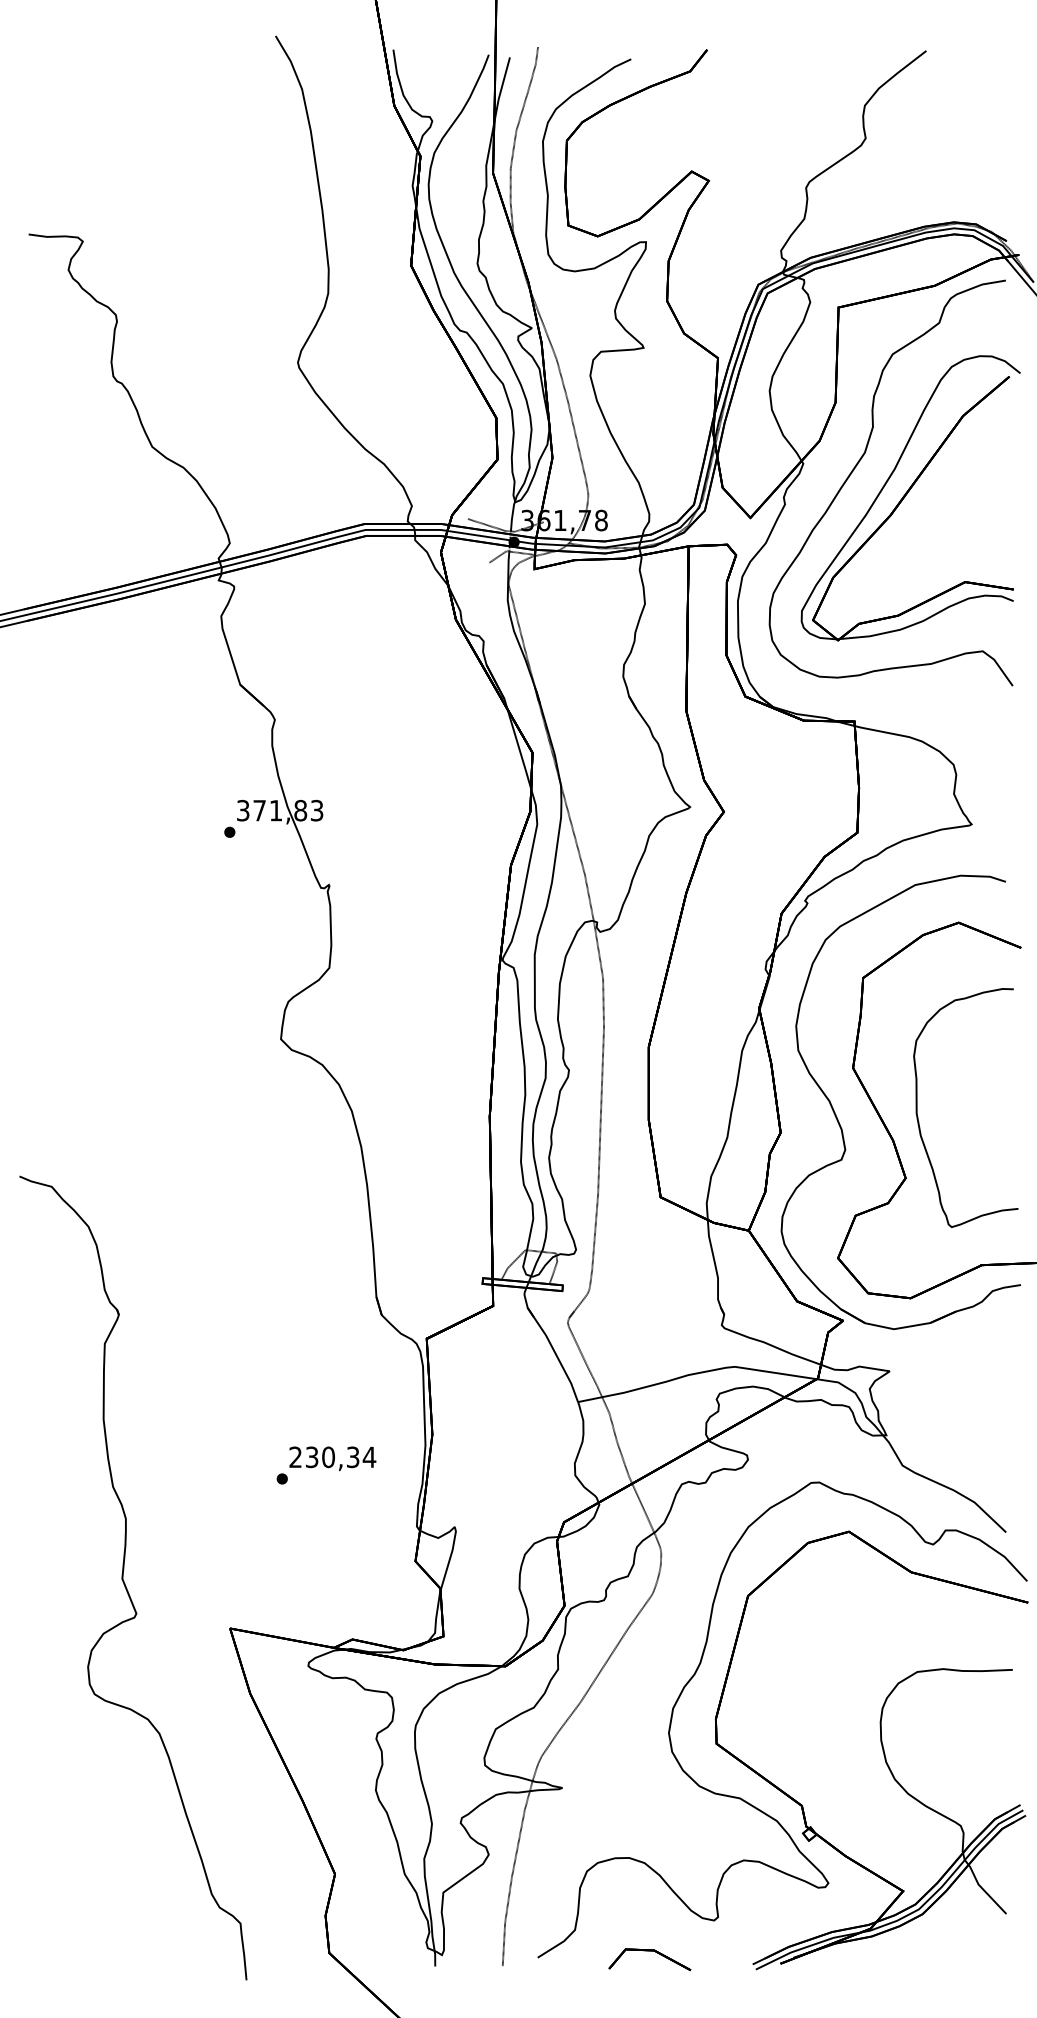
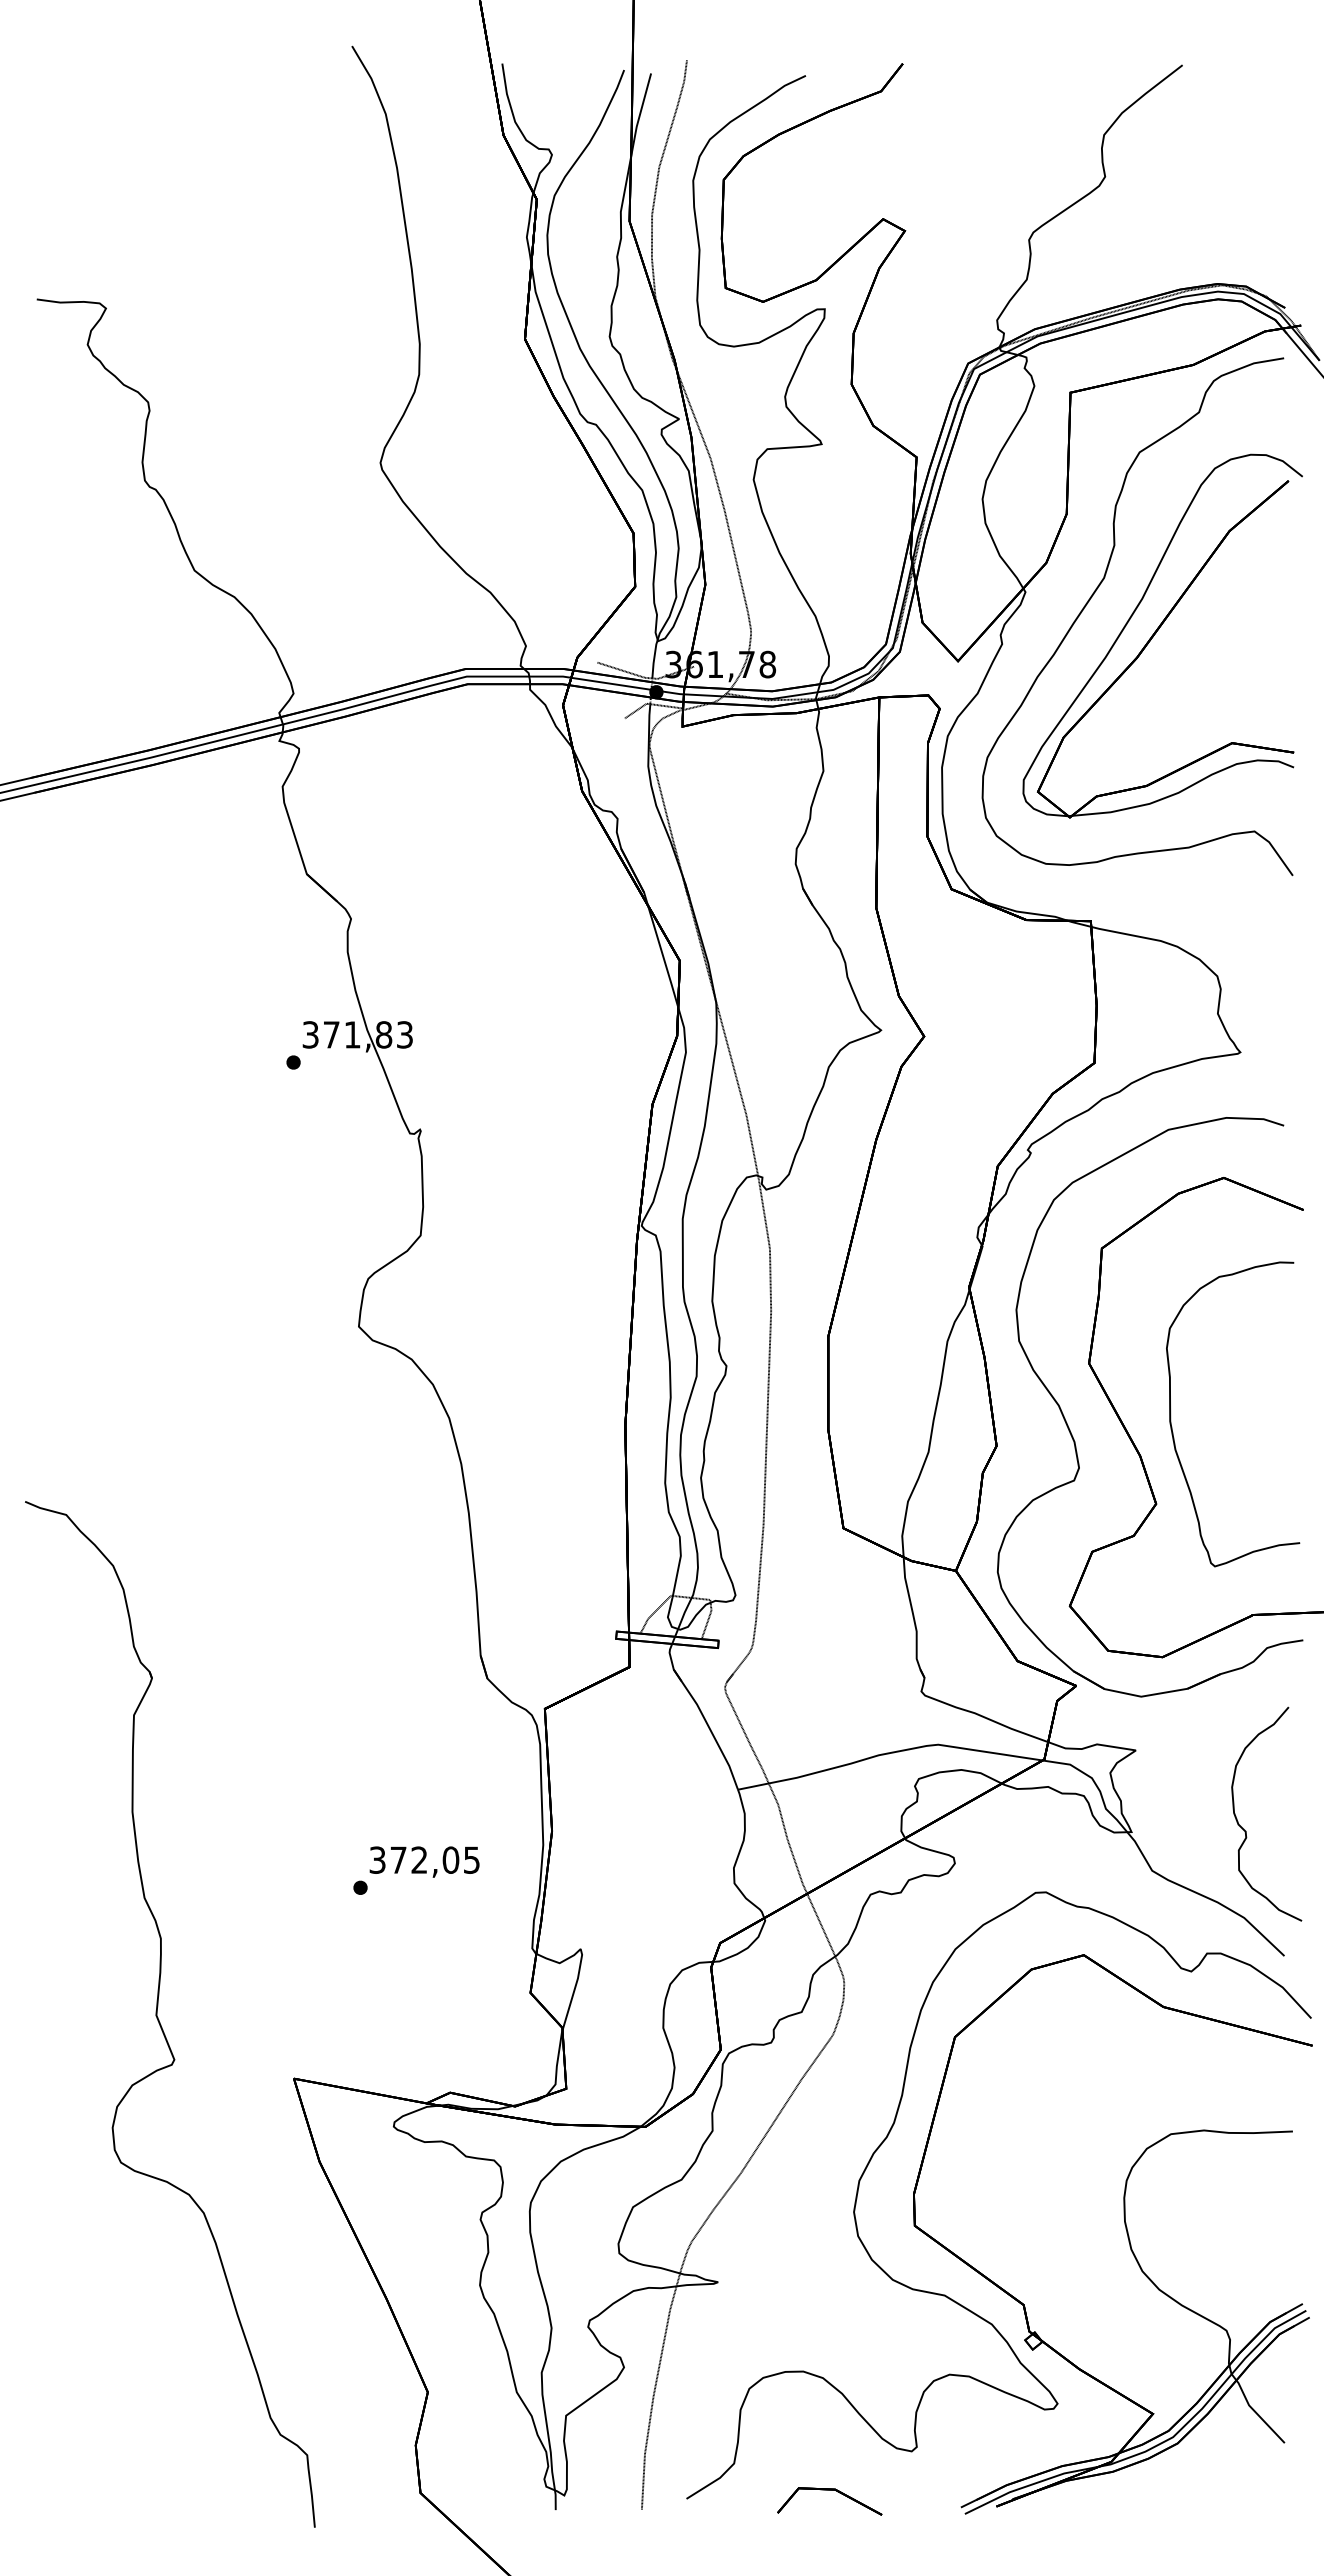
curve: (976, 1434) -> (1246, 1831), added
text: (332, 1456) -> (424, 1859), 230,34 -> 372,05

